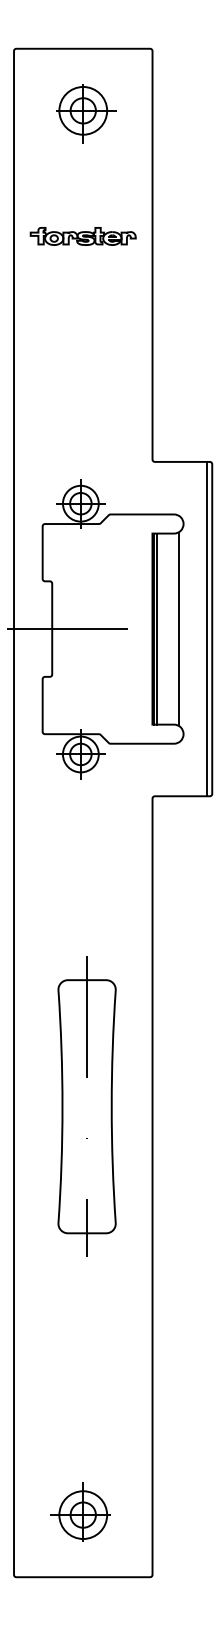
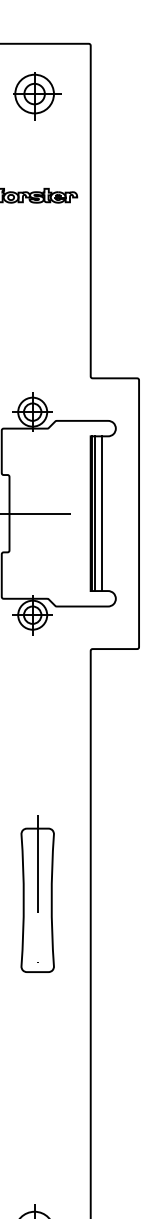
line: (178, 628) -> (101, 513), moved
line: (207, 628) -> (135, 513), removed
part: (86, 1106) -> (37, 900), size x0.7

